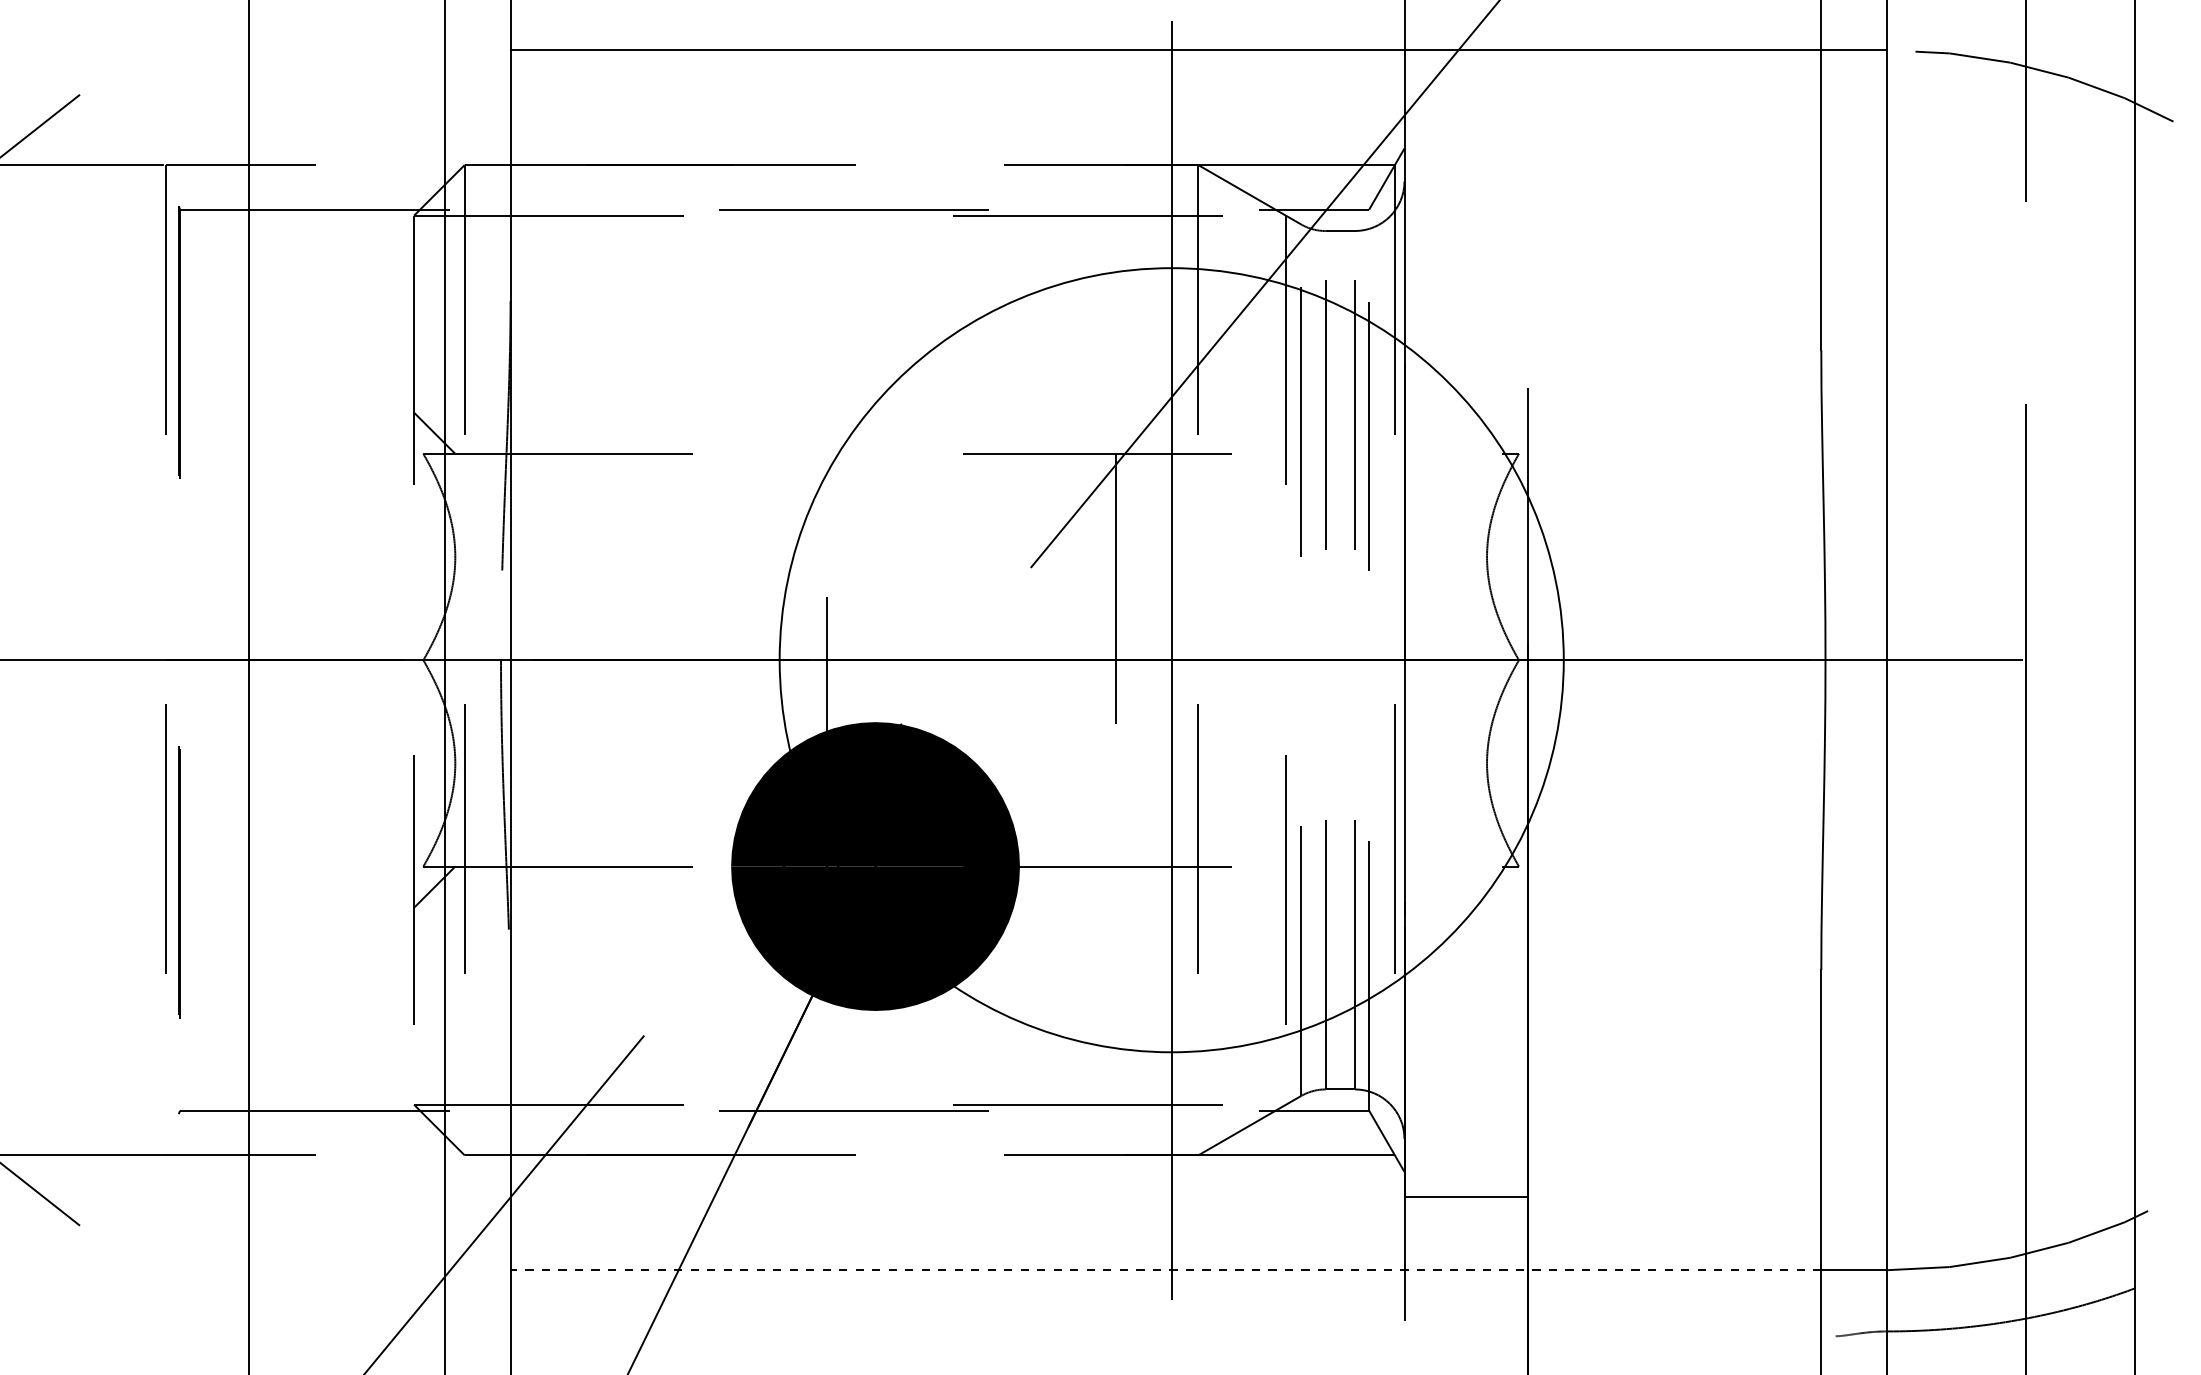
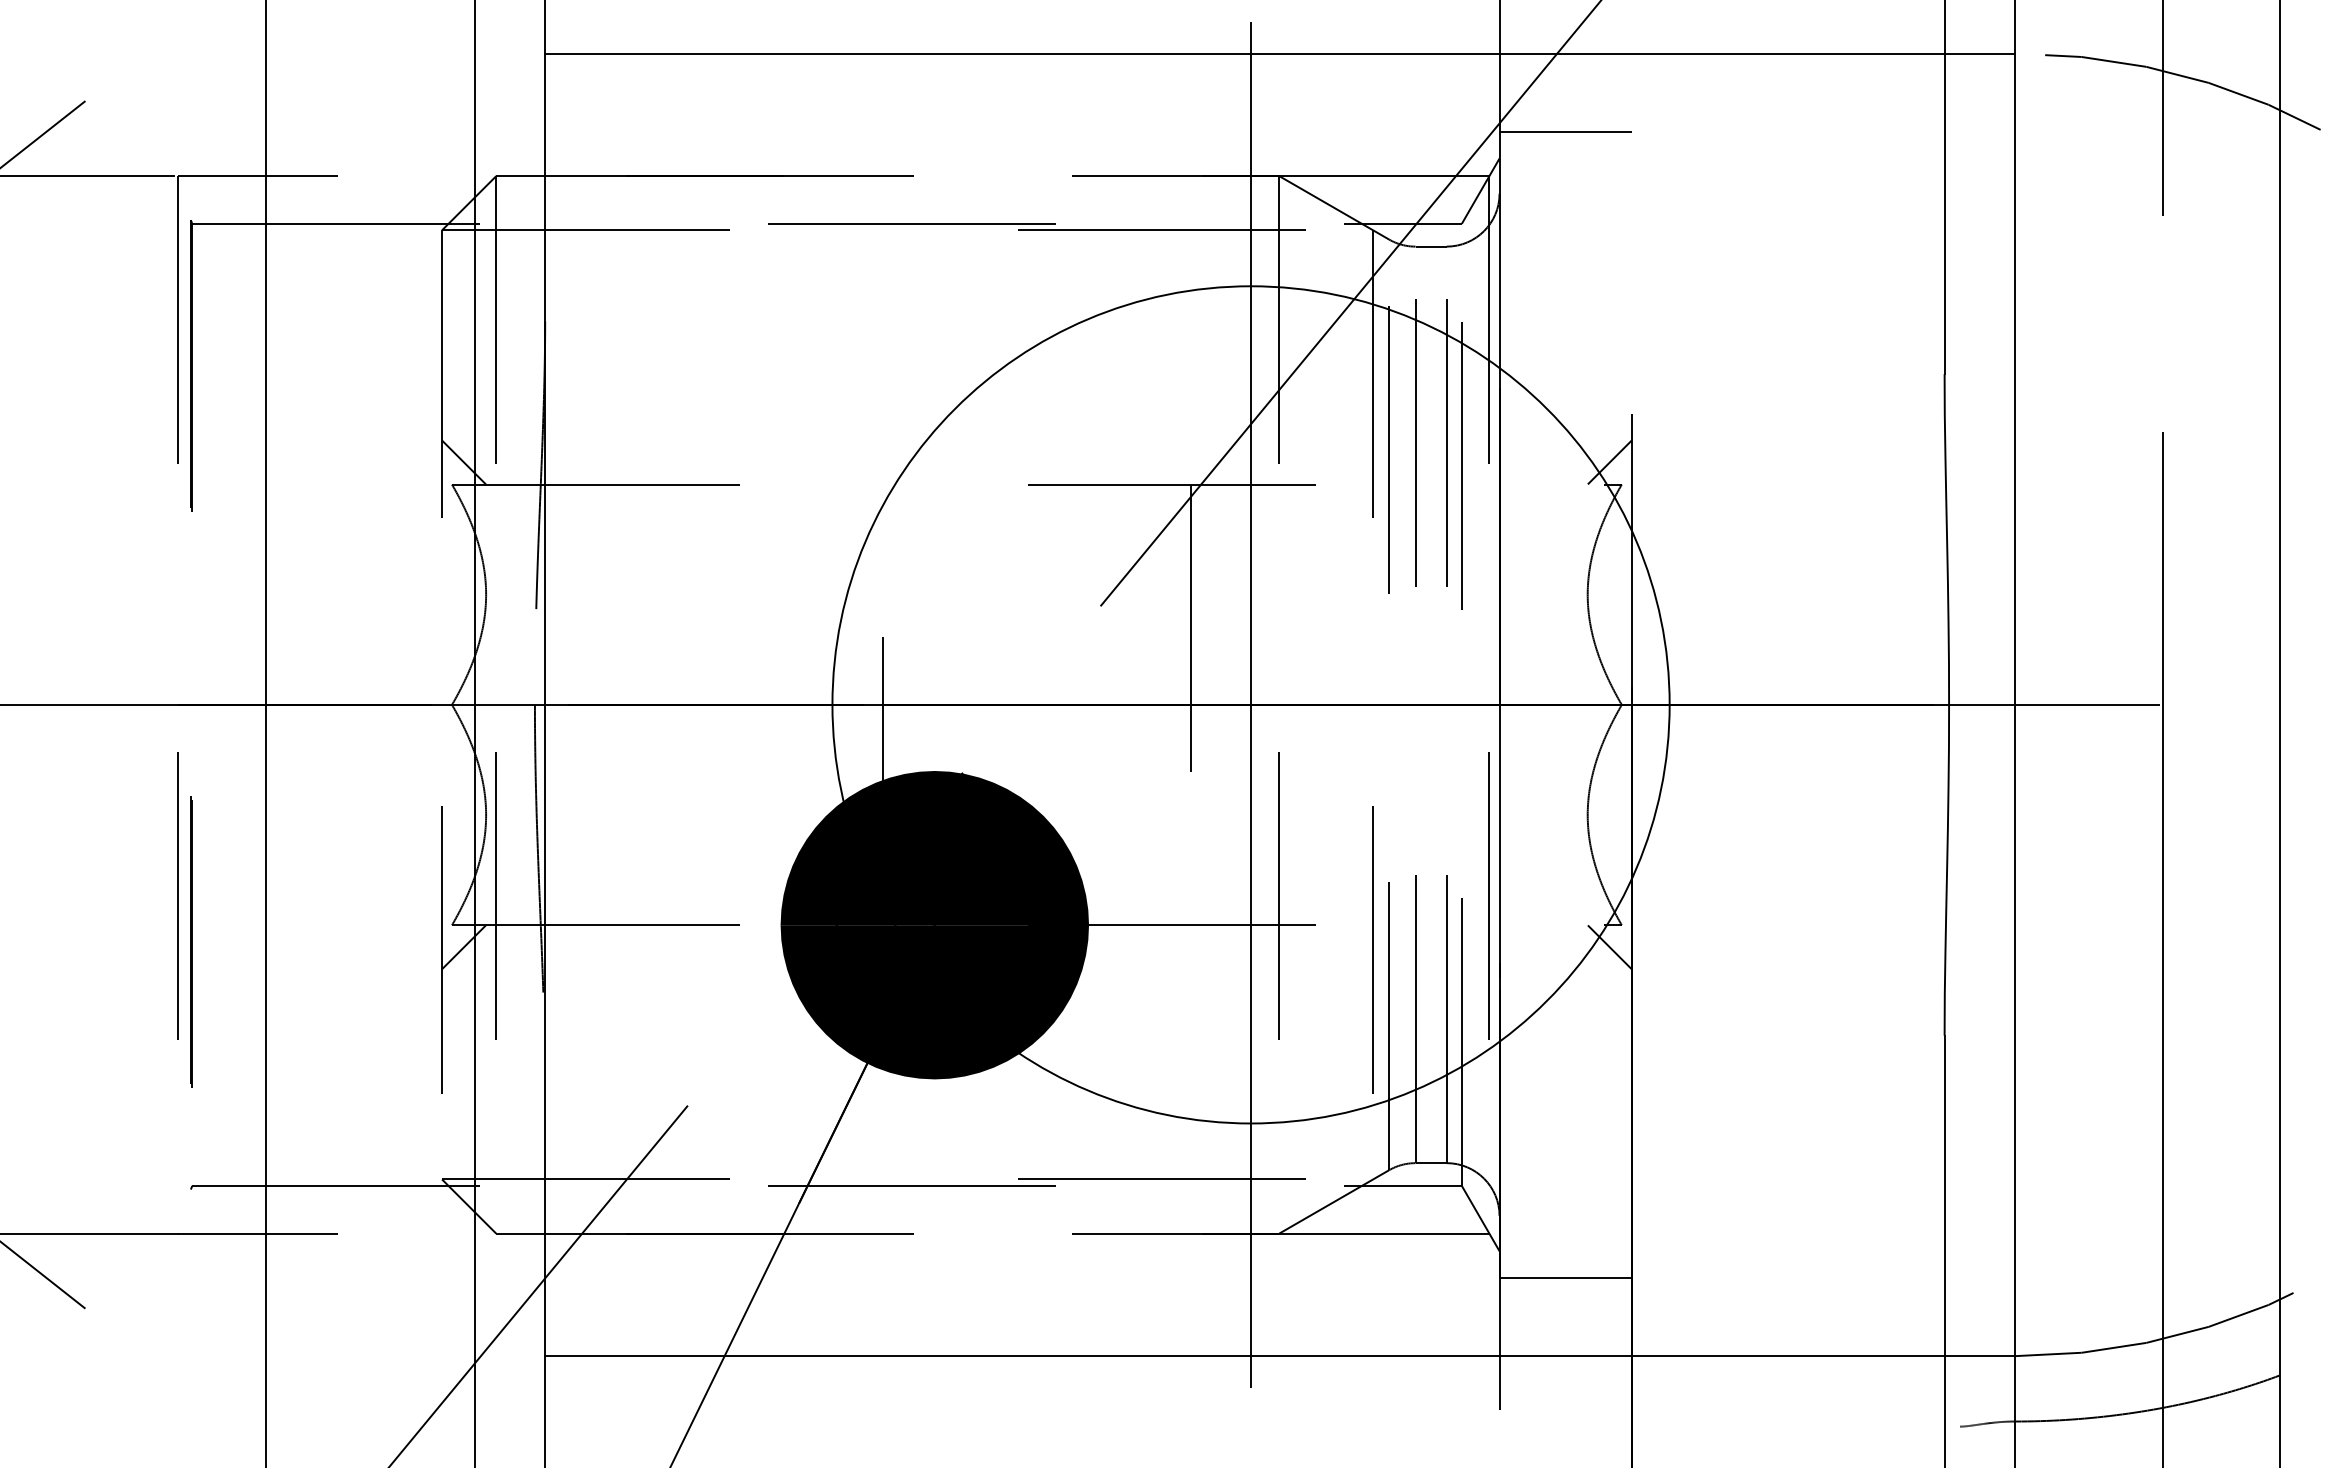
line: (1466, 124) -> (1565, 132), added
line: (1507, 433) -> (1609, 462), added
line: (1507, 887) -> (1609, 947), added
line: (1165, 1270) -> (1244, 1356), dashed -> solid

